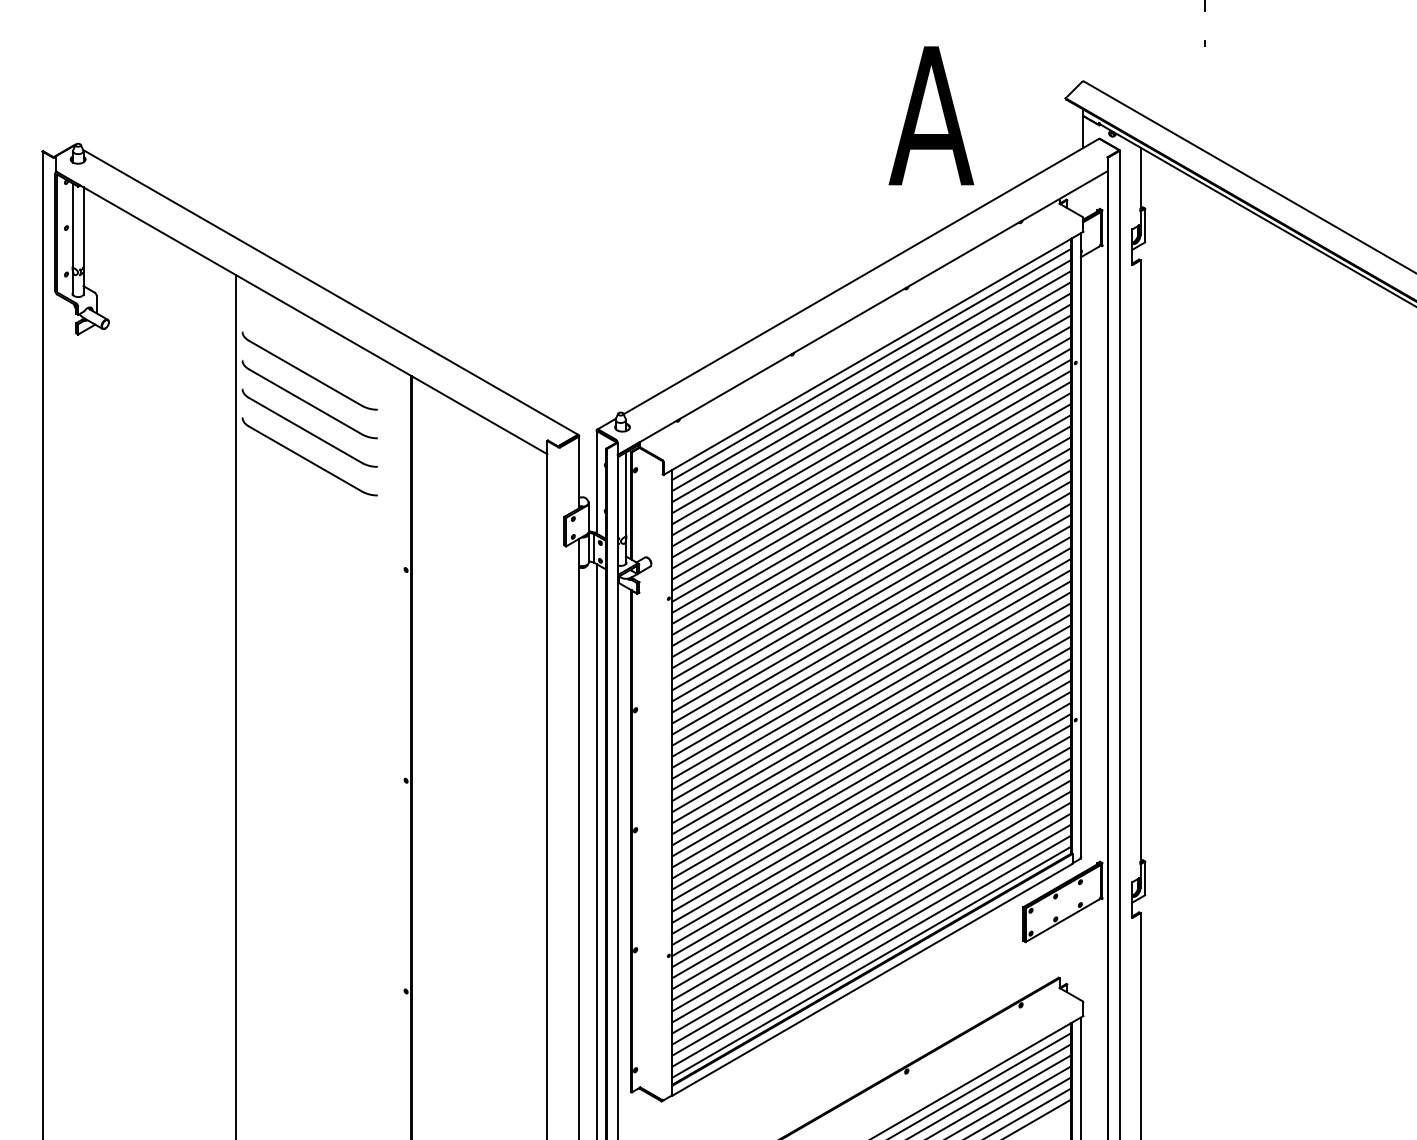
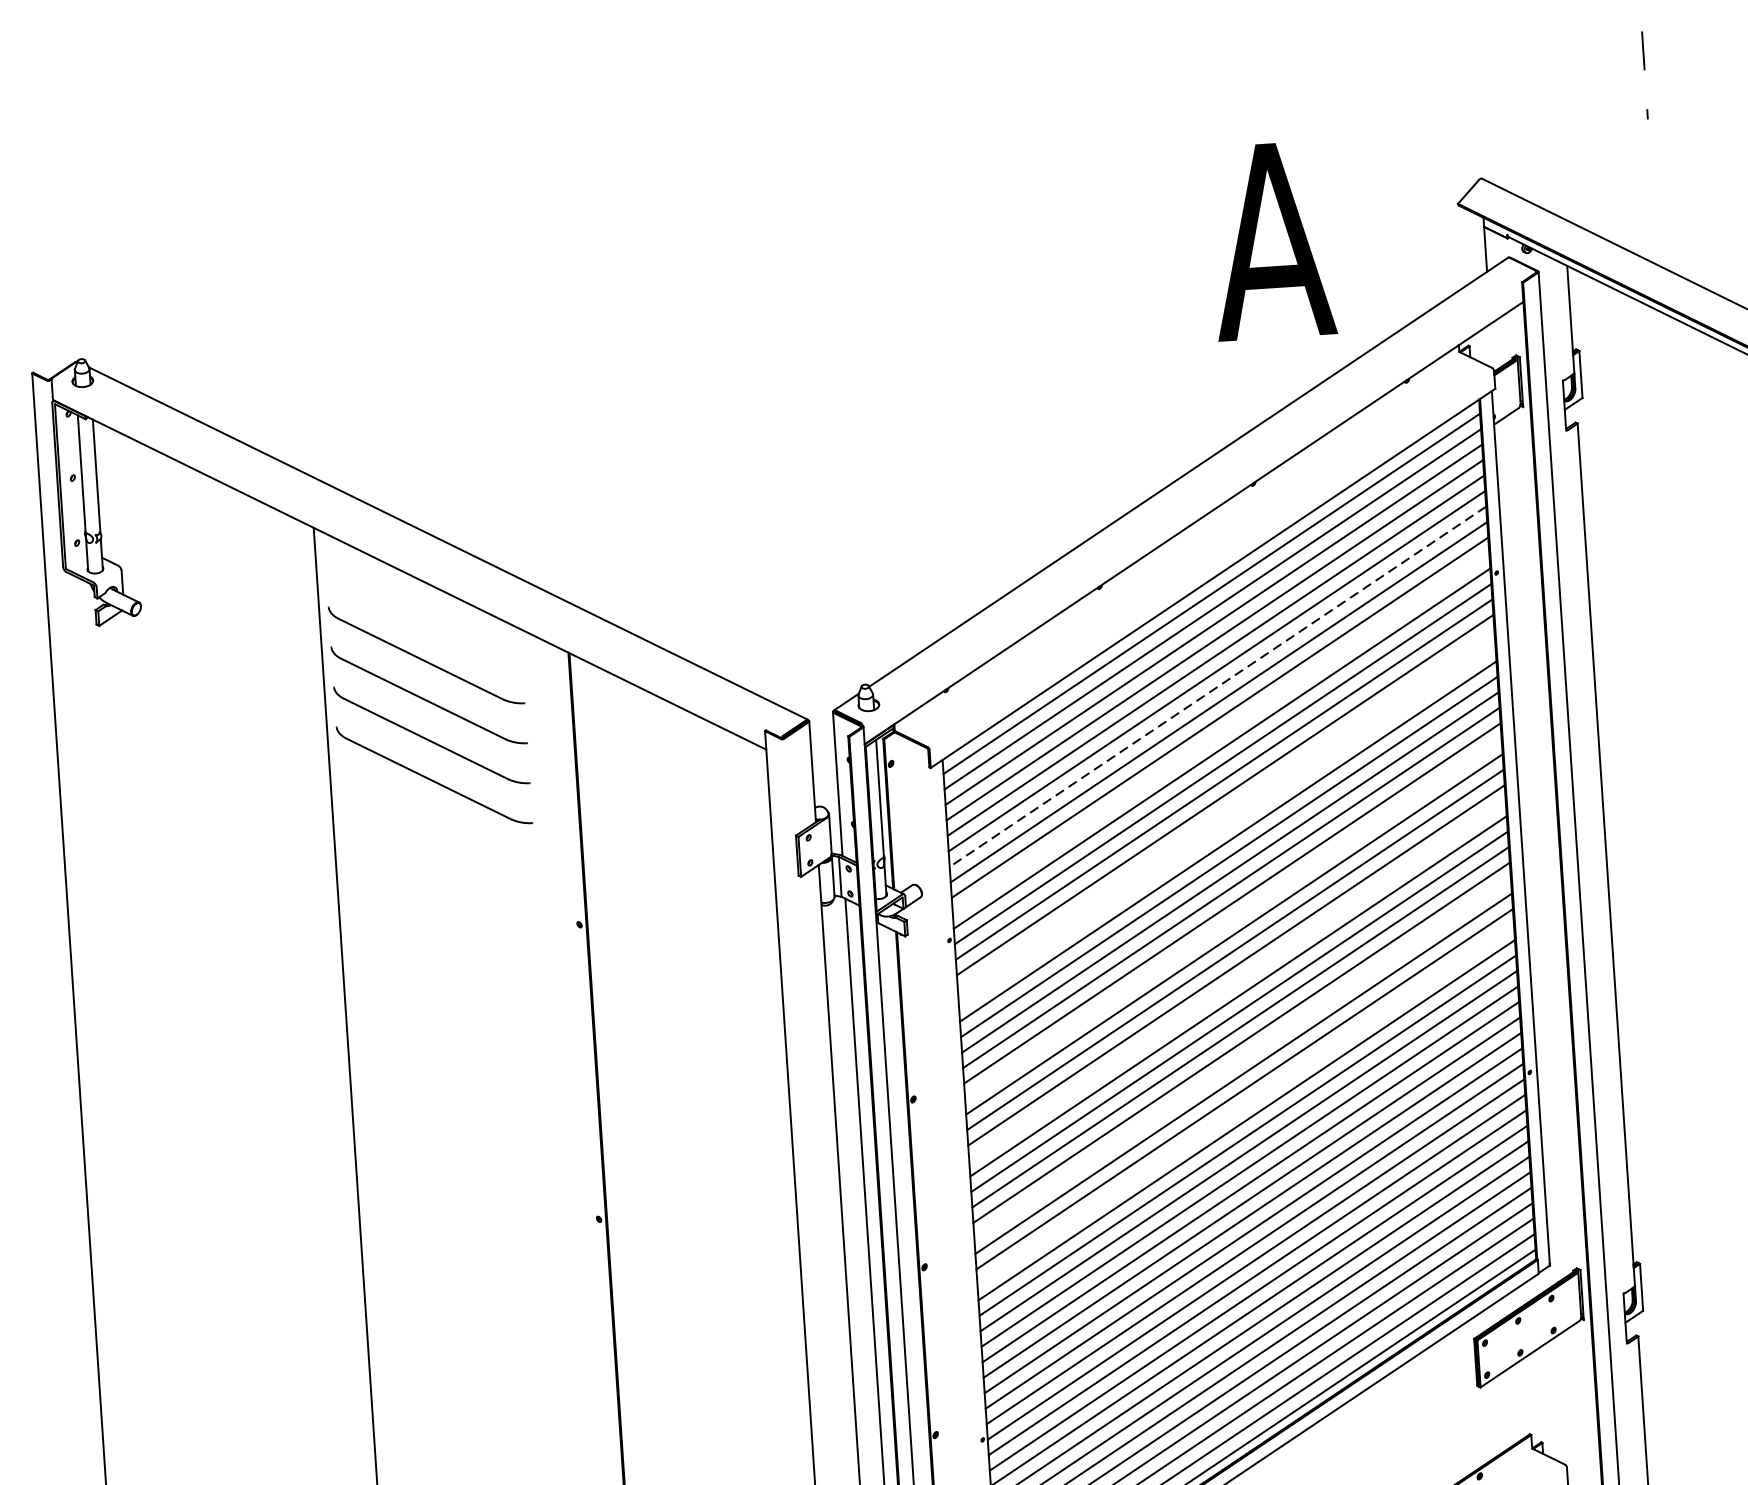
line: (871, 430) -> (1217, 686), solid -> dashed
line: (871, 463) -> (1220, 732), removed
line: (871, 518) -> (1225, 809), removed
line: (871, 529) -> (1226, 824), removed
line: (871, 596) -> (1232, 918), removed
line: (871, 640) -> (1236, 980), removed
line: (871, 696) -> (1242, 1058), removed
line: (871, 729) -> (1245, 1104), removed

